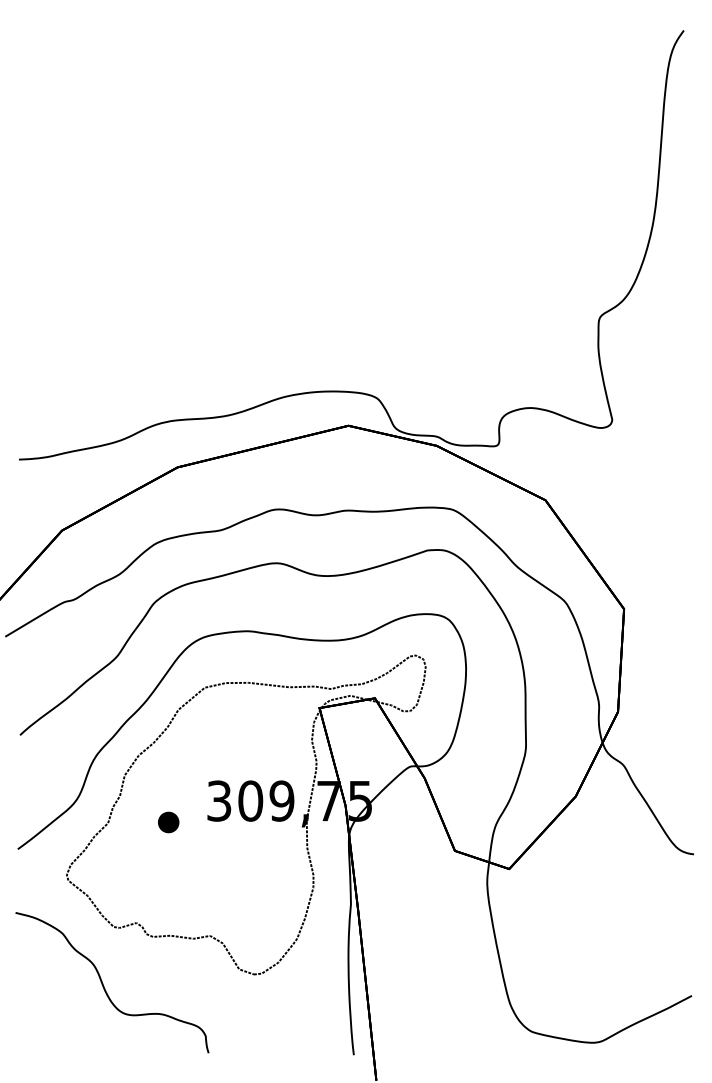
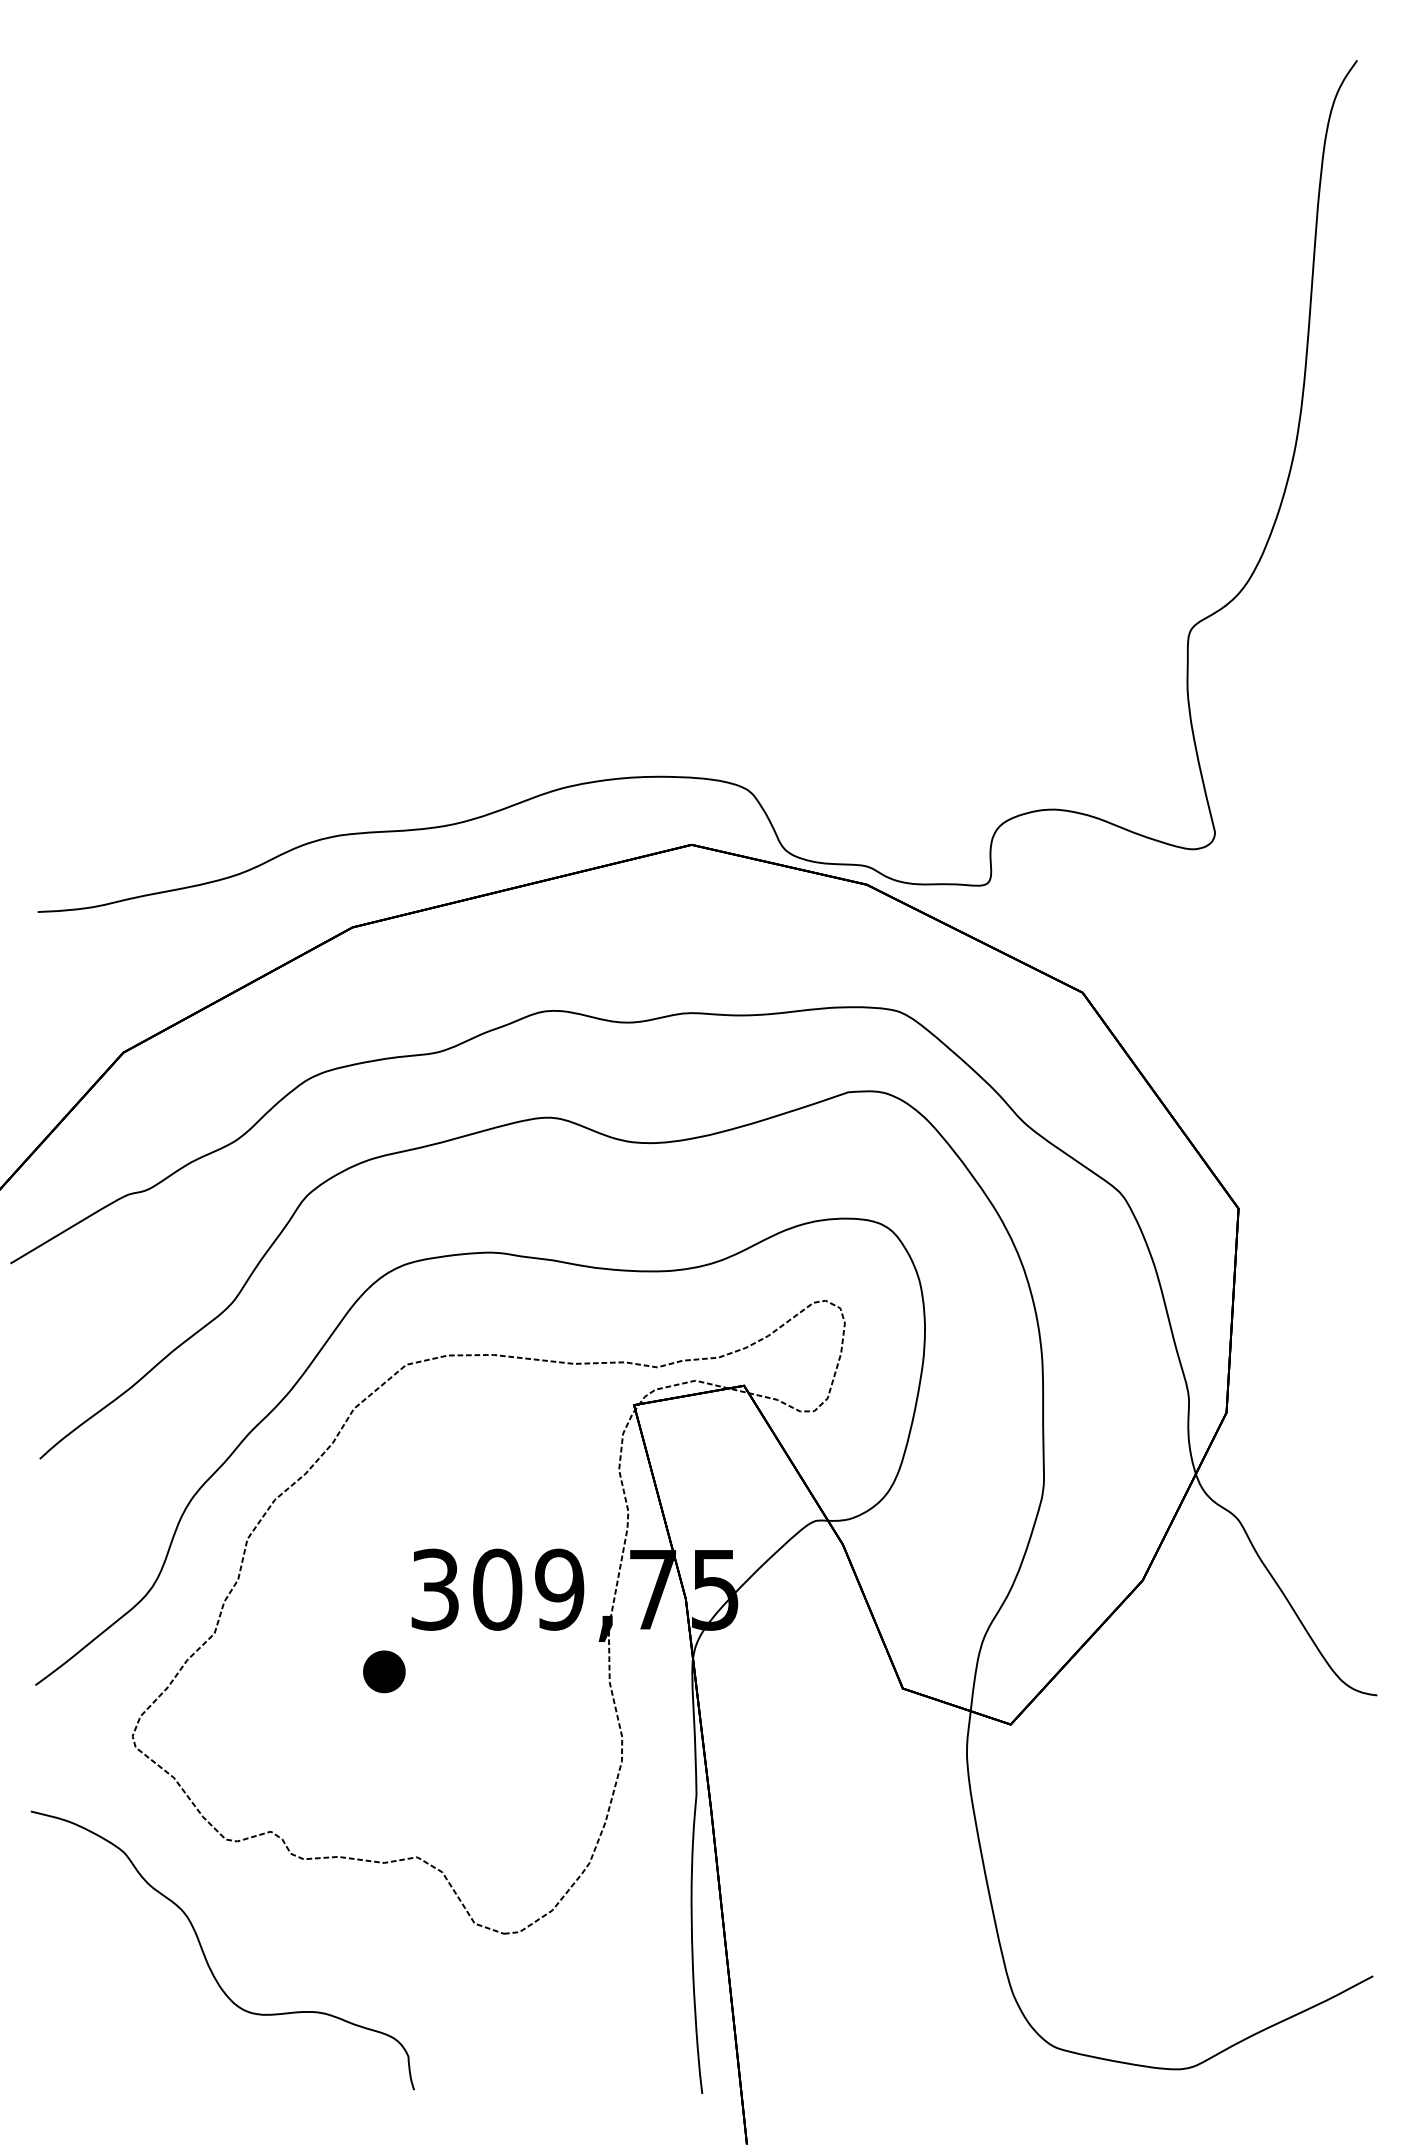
part: (168, 822) -> (384, 1671), moved

